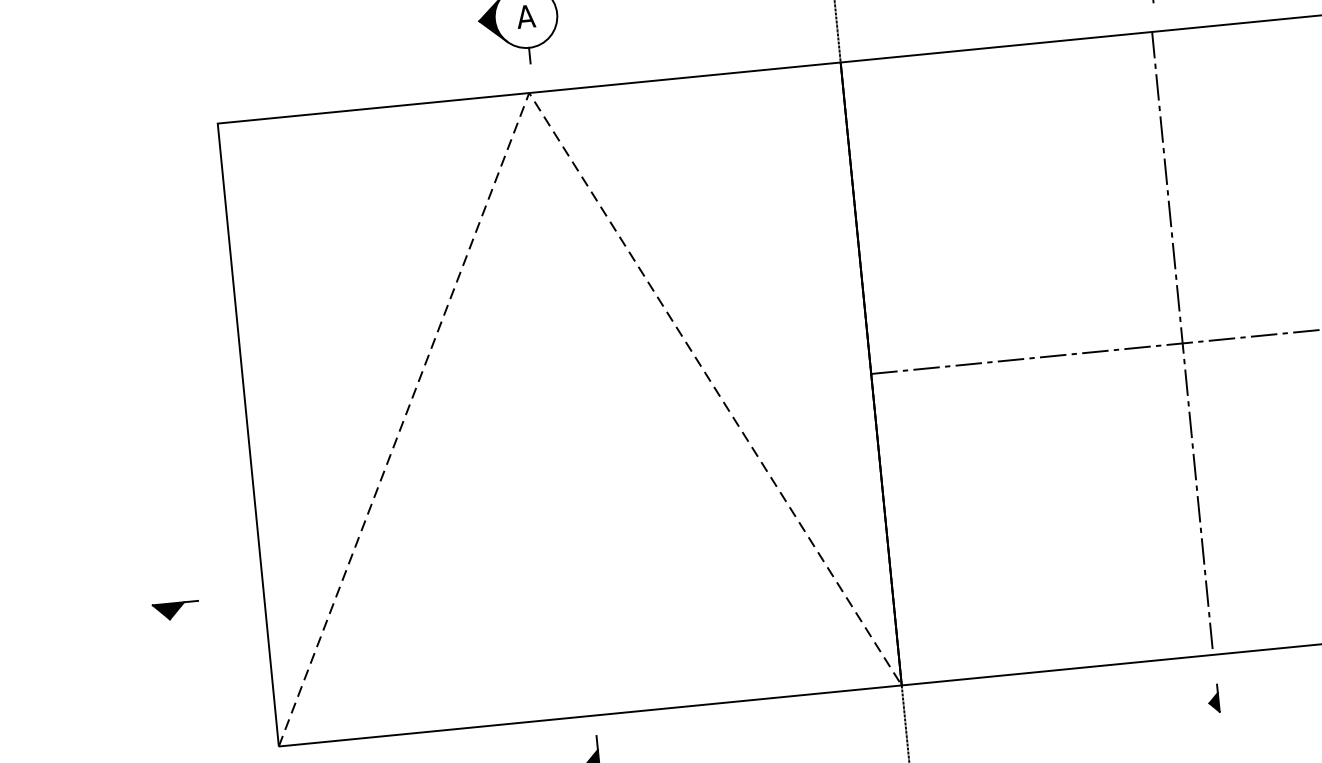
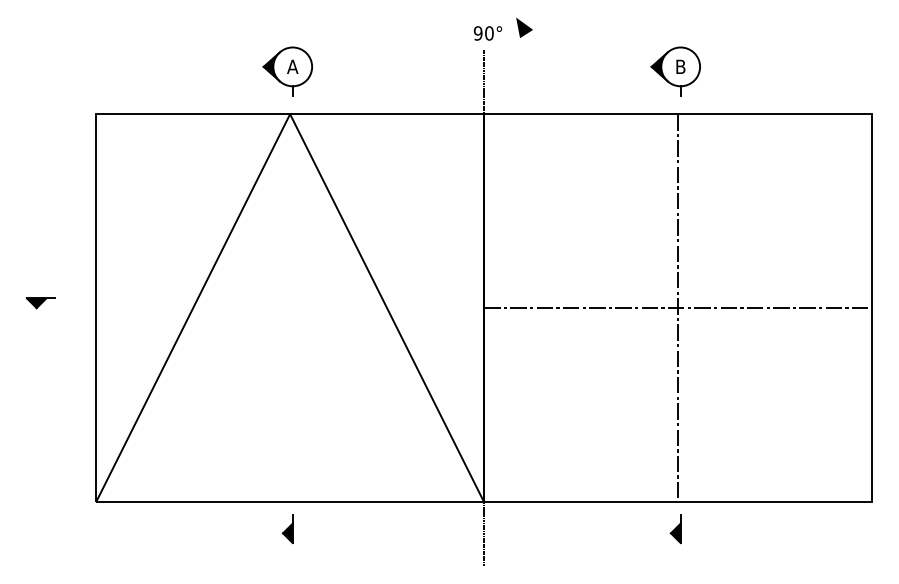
line: (529, 93) -> (290, 114), dashed -> solid
part: (175, 611) -> (40, 303), moved
part: (1213, 699) -> (675, 529), size x1.67

